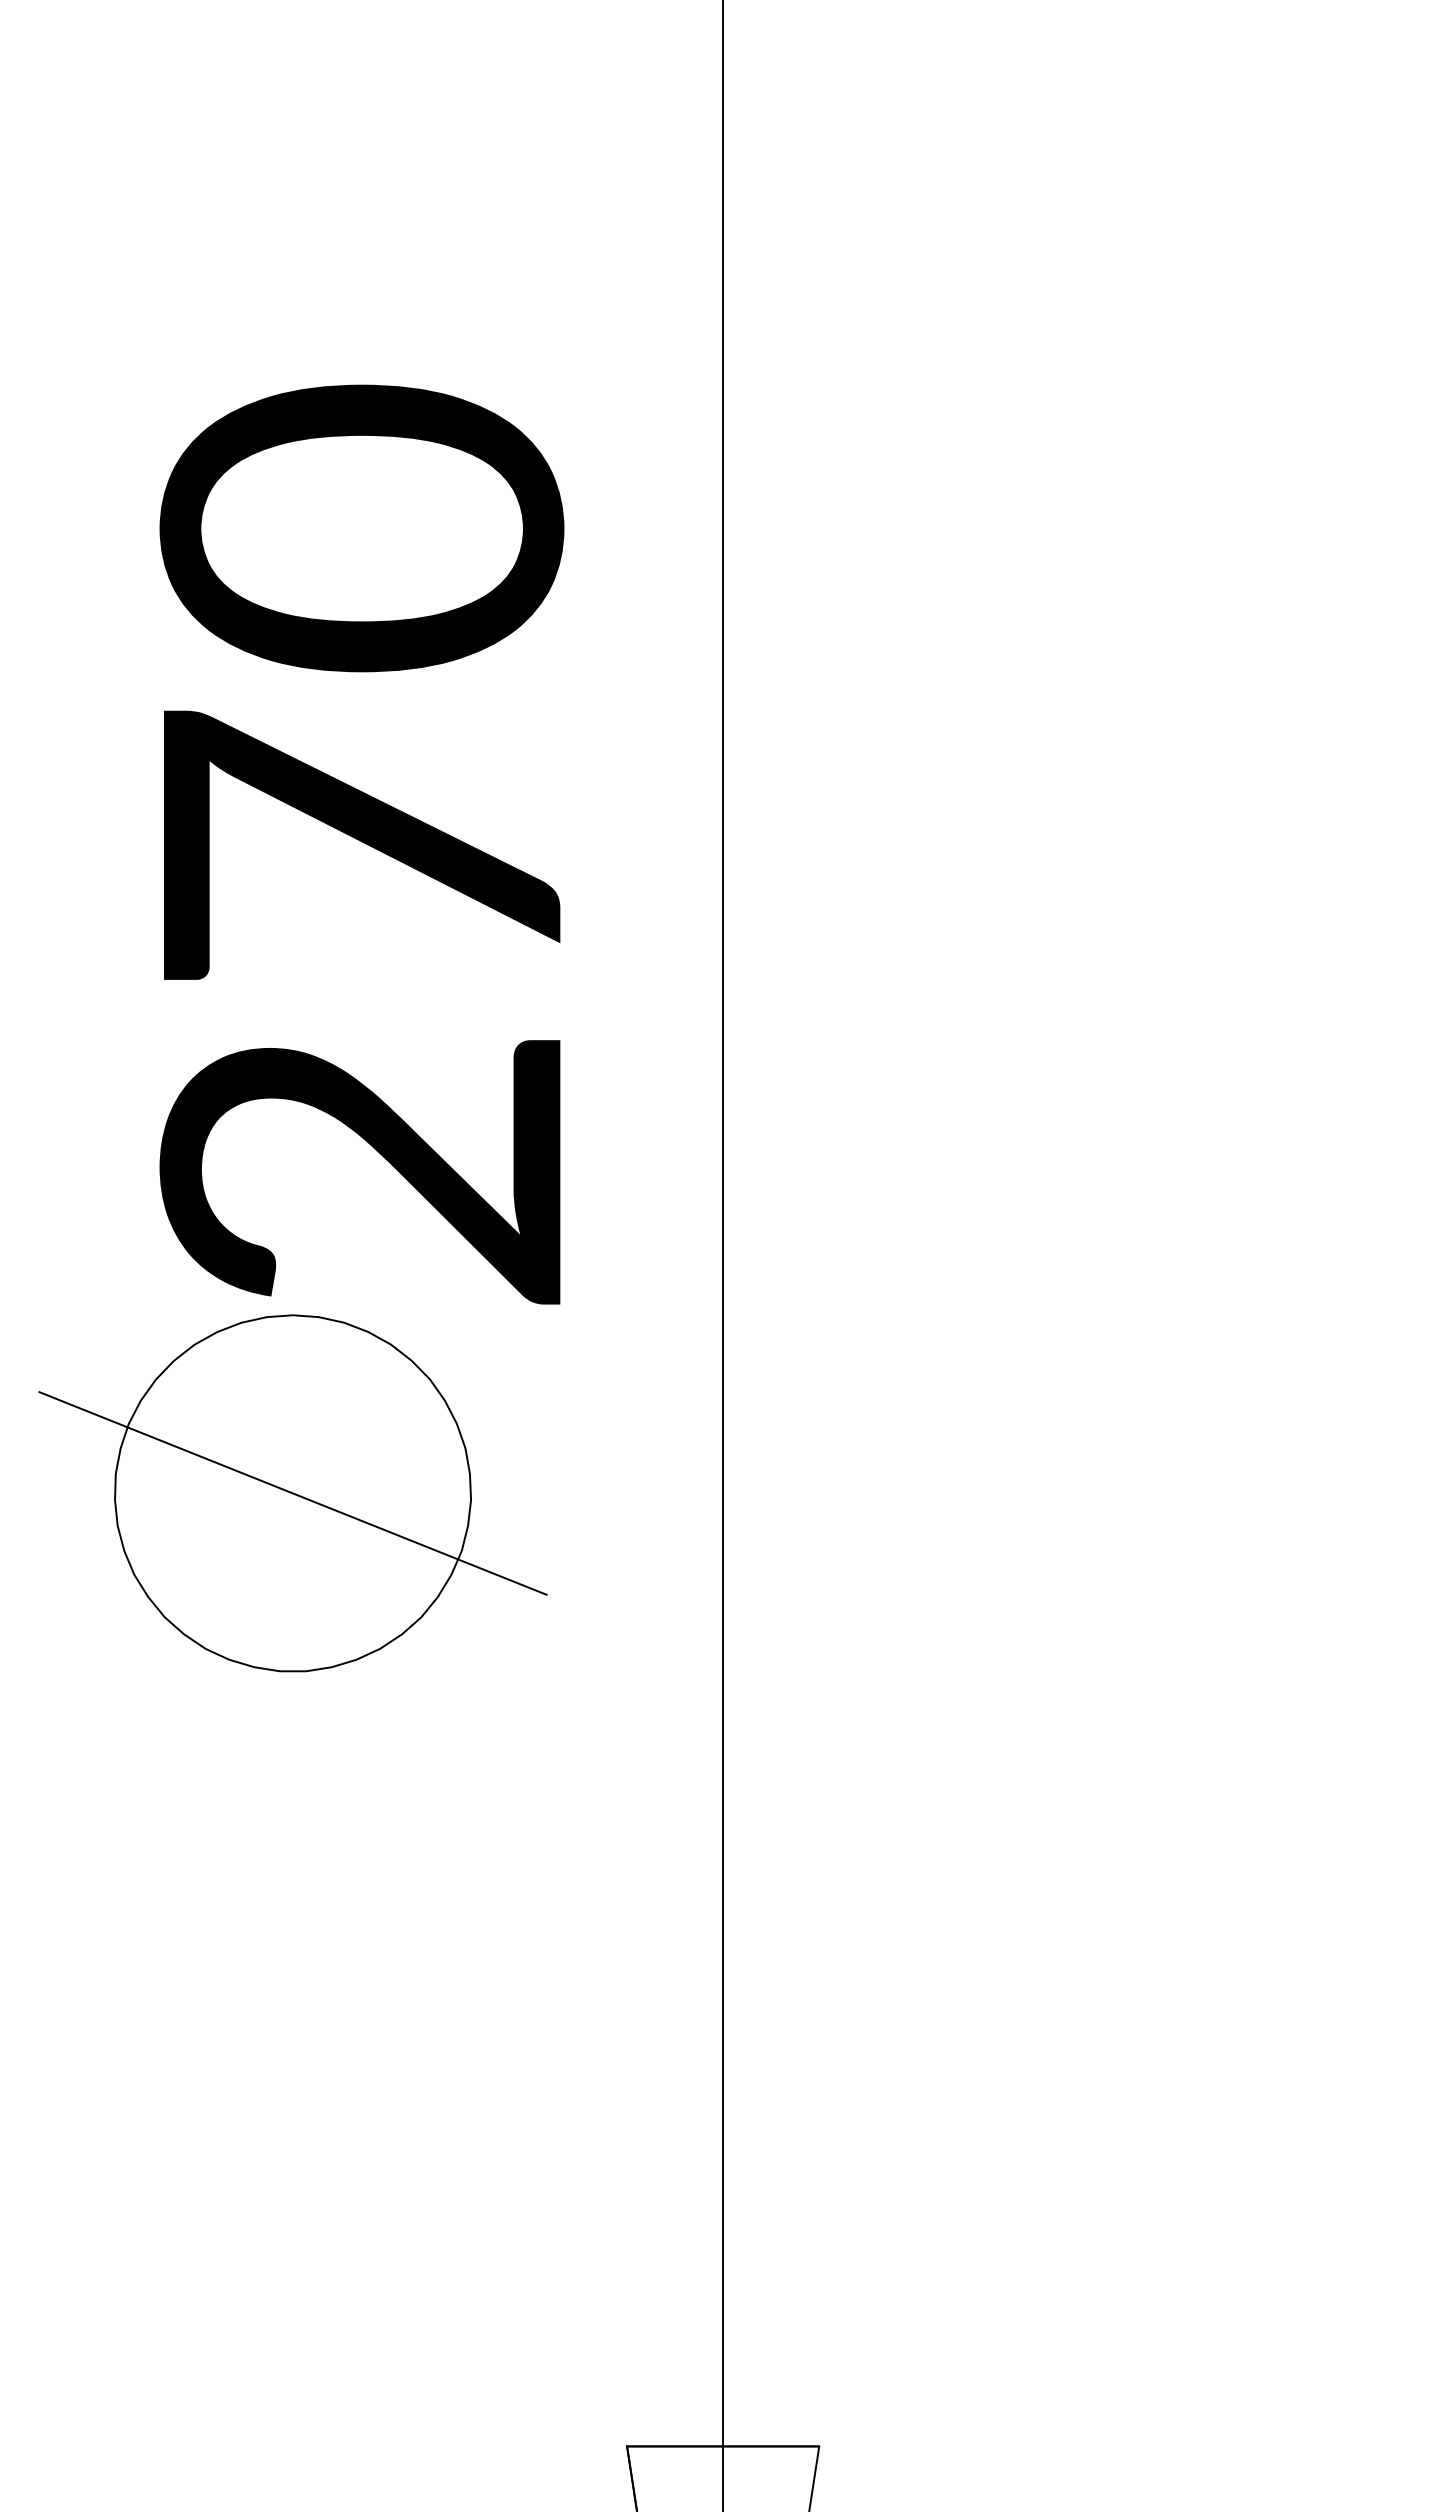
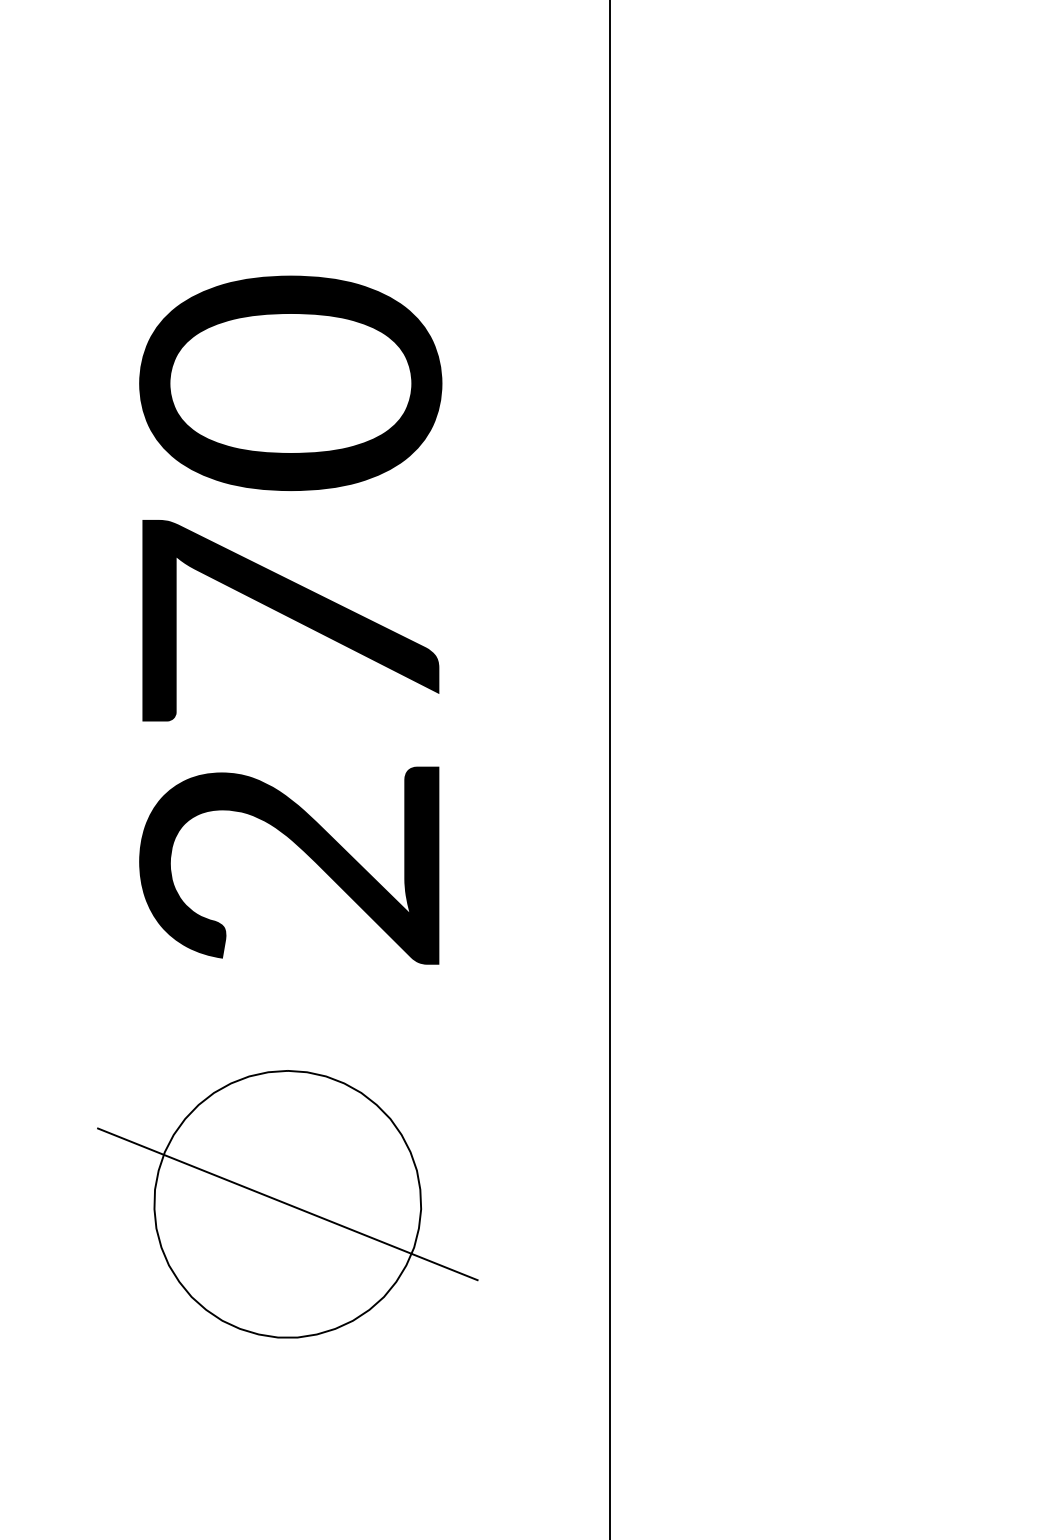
text: (361, 844) -> (290, 620), moved

